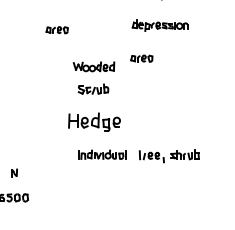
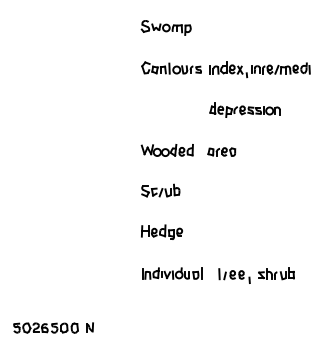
part: (56, 29) -> (114, 115), removed
part: (93, 66) -> (166, 150), moved
part: (94, 121) -> (161, 231), size x0.62
part: (14, 172) -> (89, 327), moved

